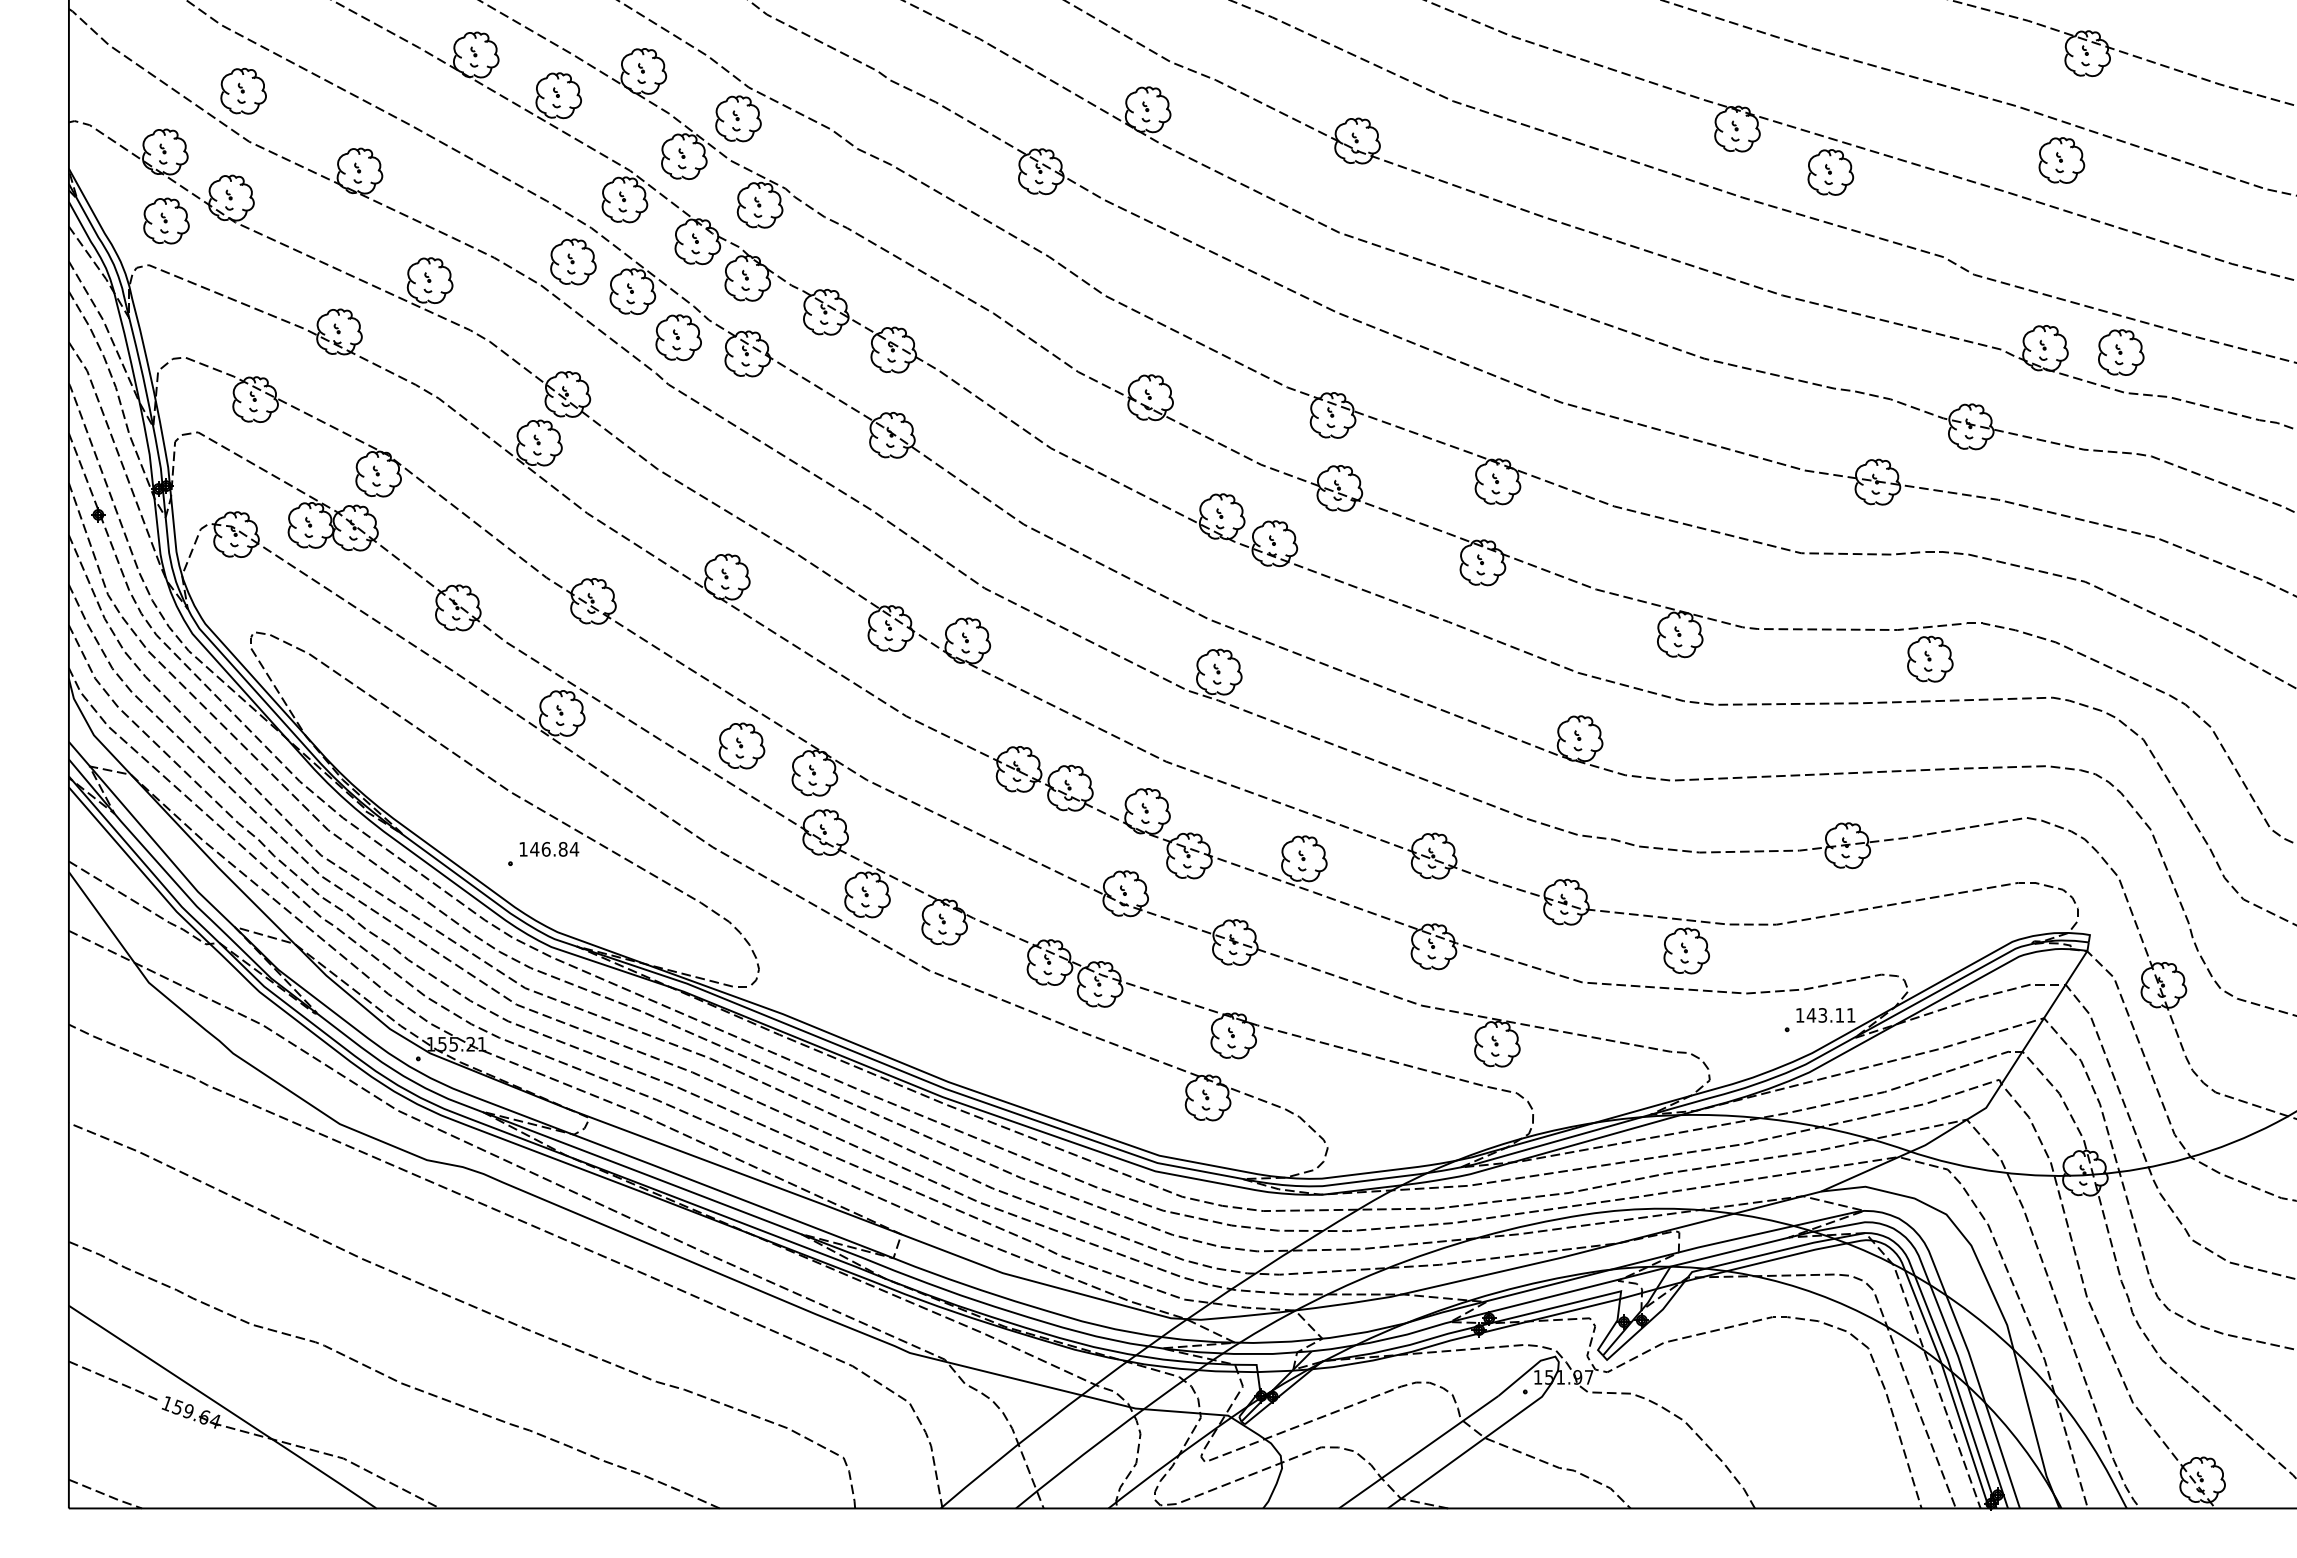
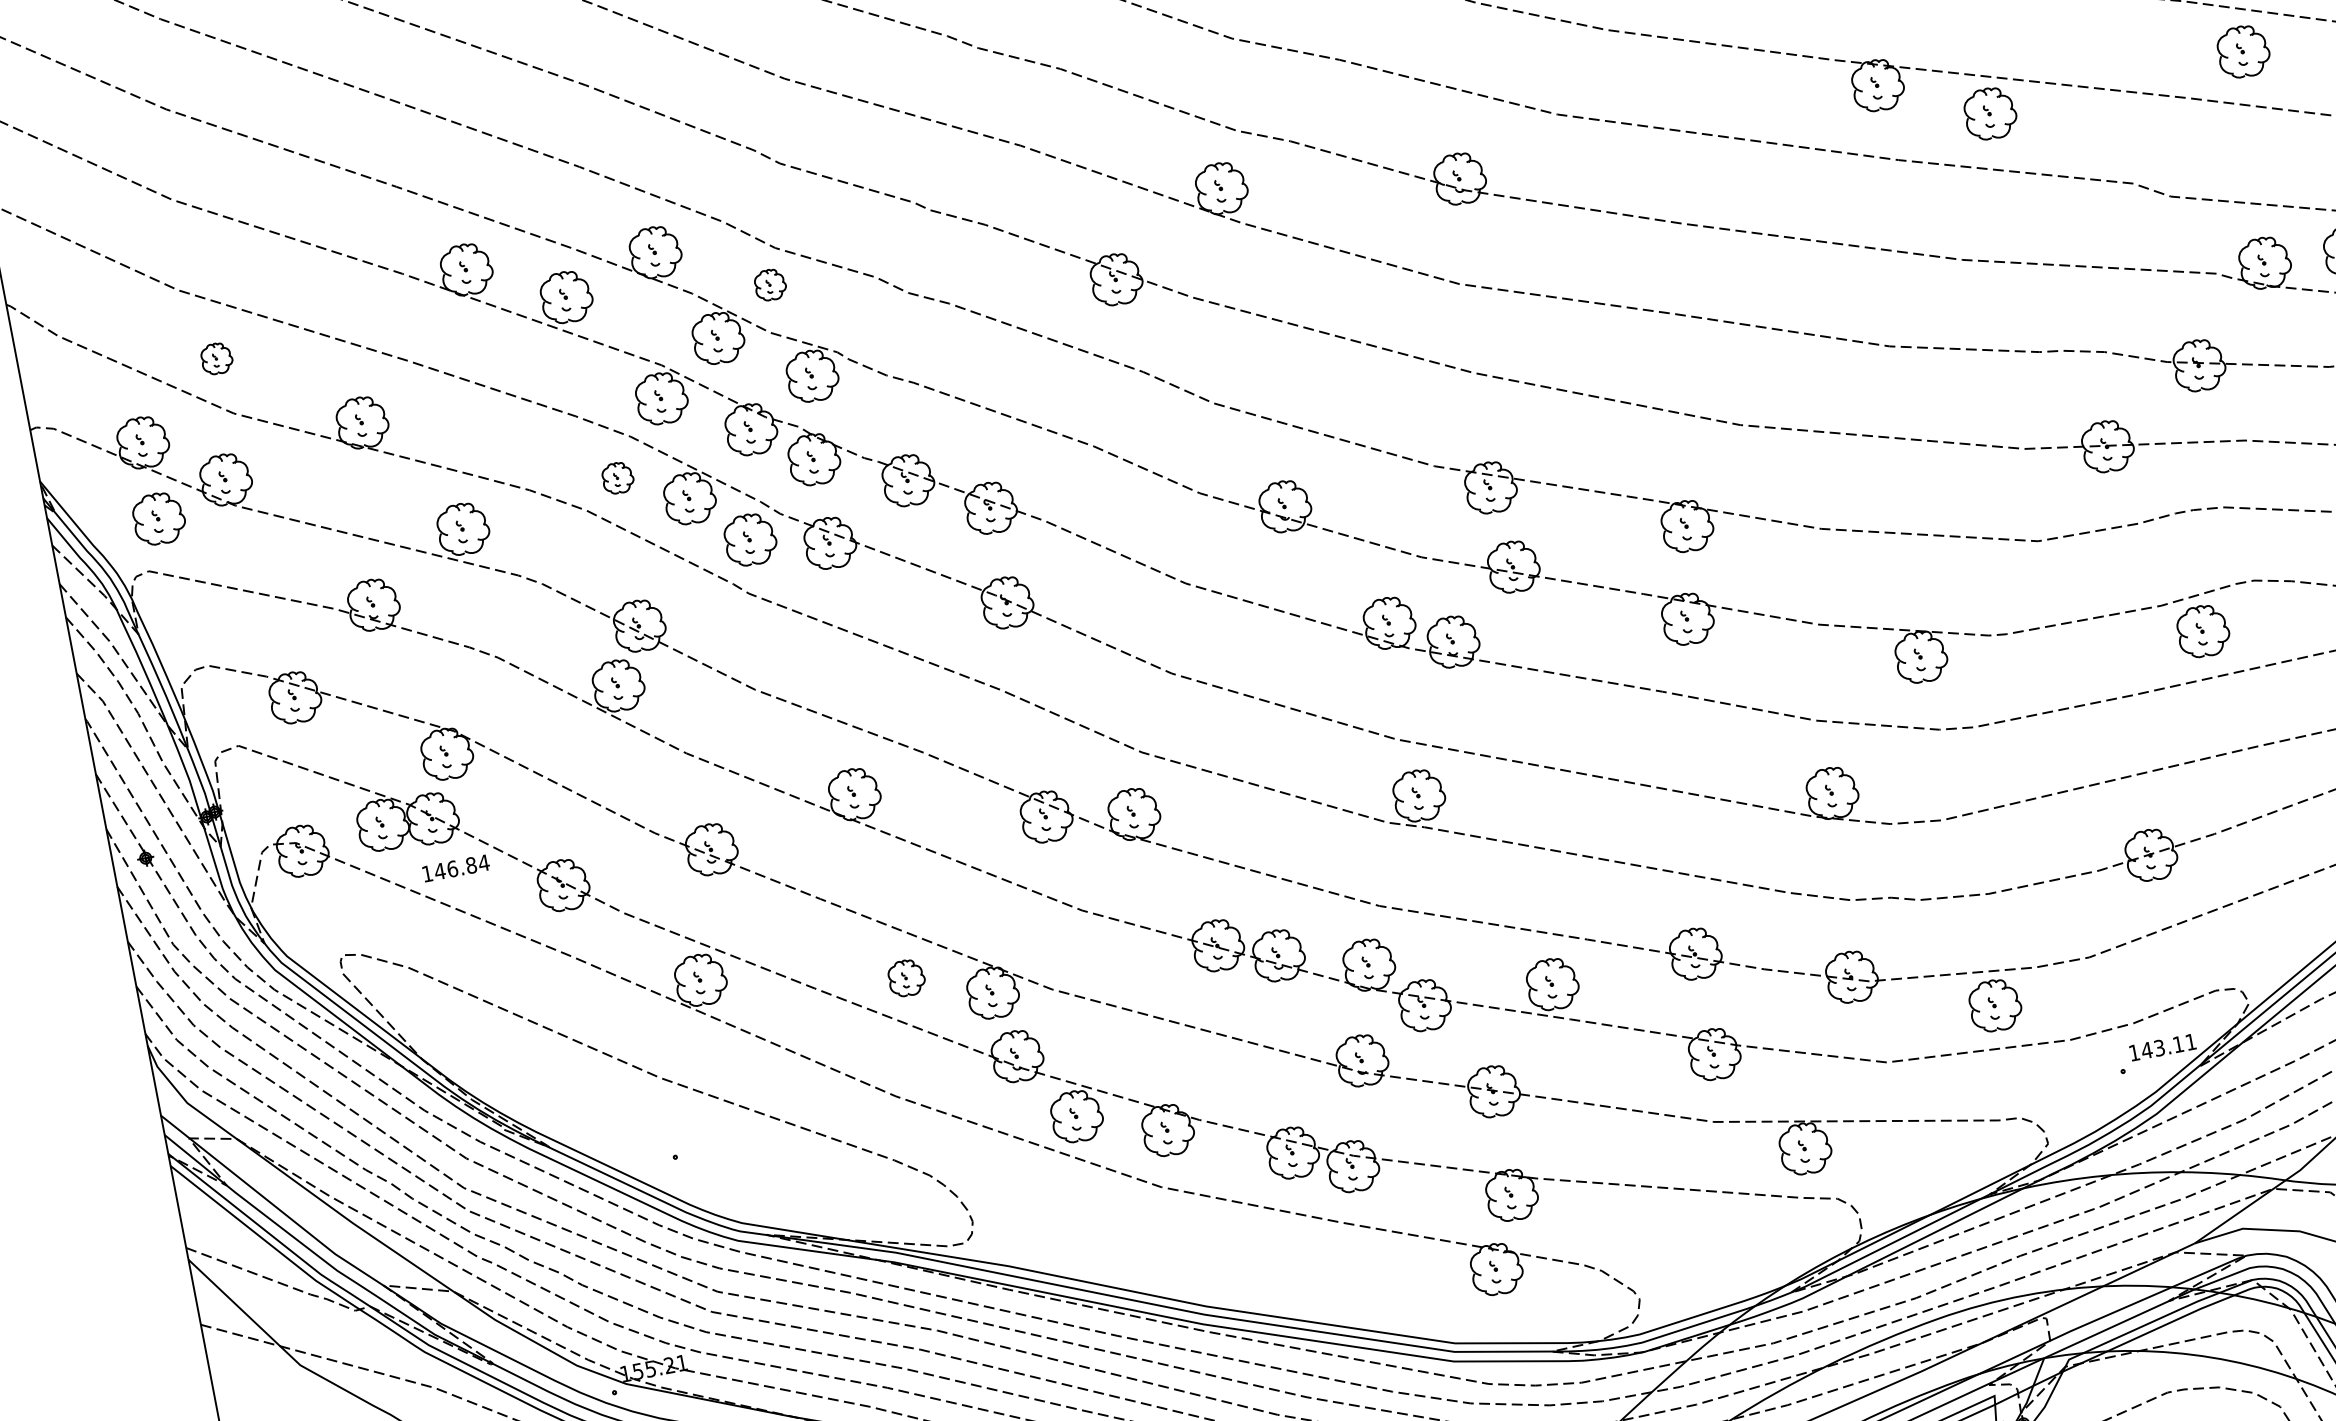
part: (243, 90) -> (216, 358), size x0.6
part: (738, 118) -> (770, 284), size x0.6
part: (573, 261) -> (617, 477), size x0.6
part: (741, 745) -> (906, 977), size x0.7
text: (549, 849) -> (456, 868), moved

